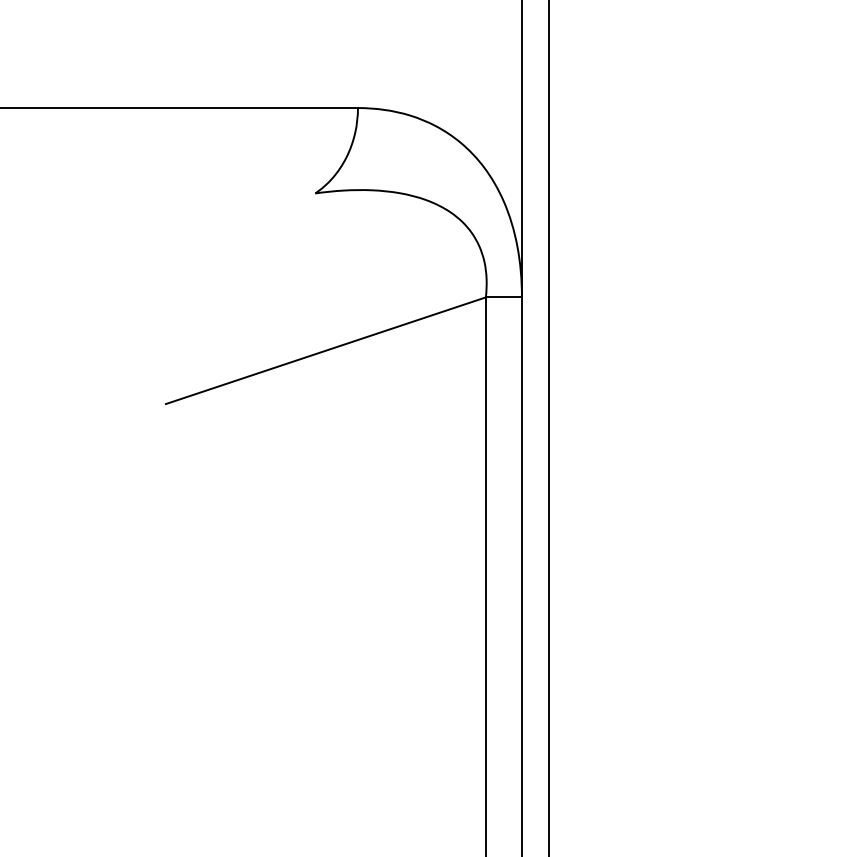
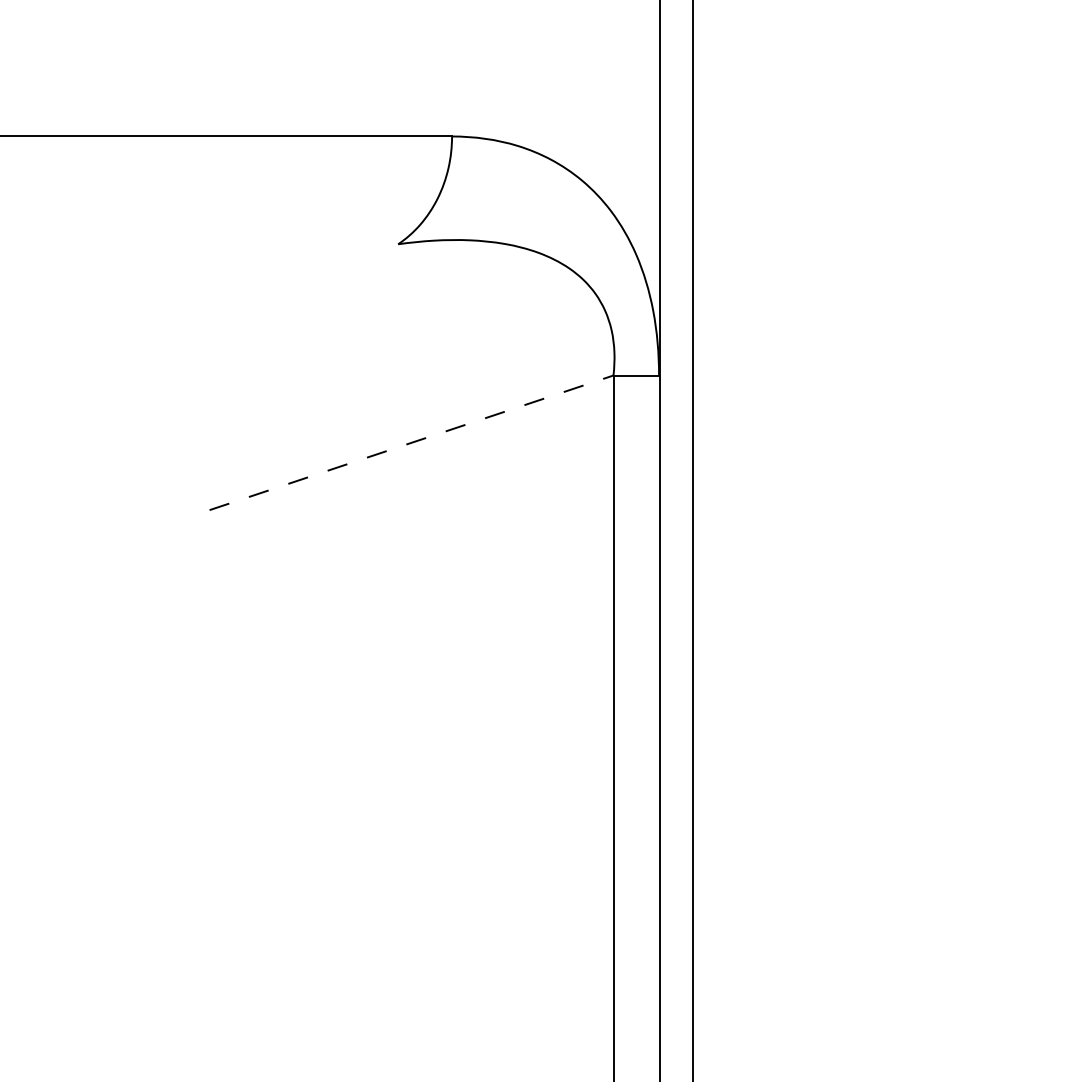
line: (325, 350) -> (411, 442), solid -> dashed

